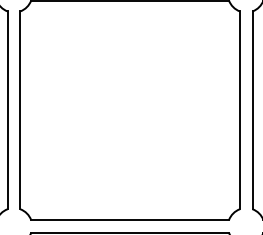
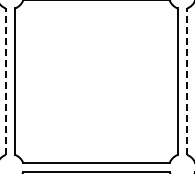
line: (7, 110) -> (5, 81), solid -> dashed
line: (253, 110) -> (187, 81), solid -> dashed

